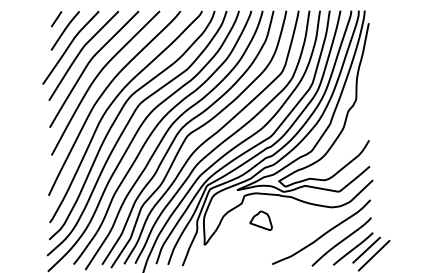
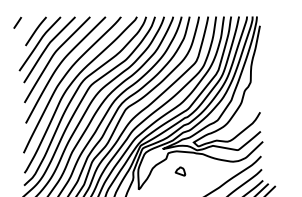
line: (56, 19) -> (17, 23), moved
part: (260, 220) -> (180, 171), size x0.6

